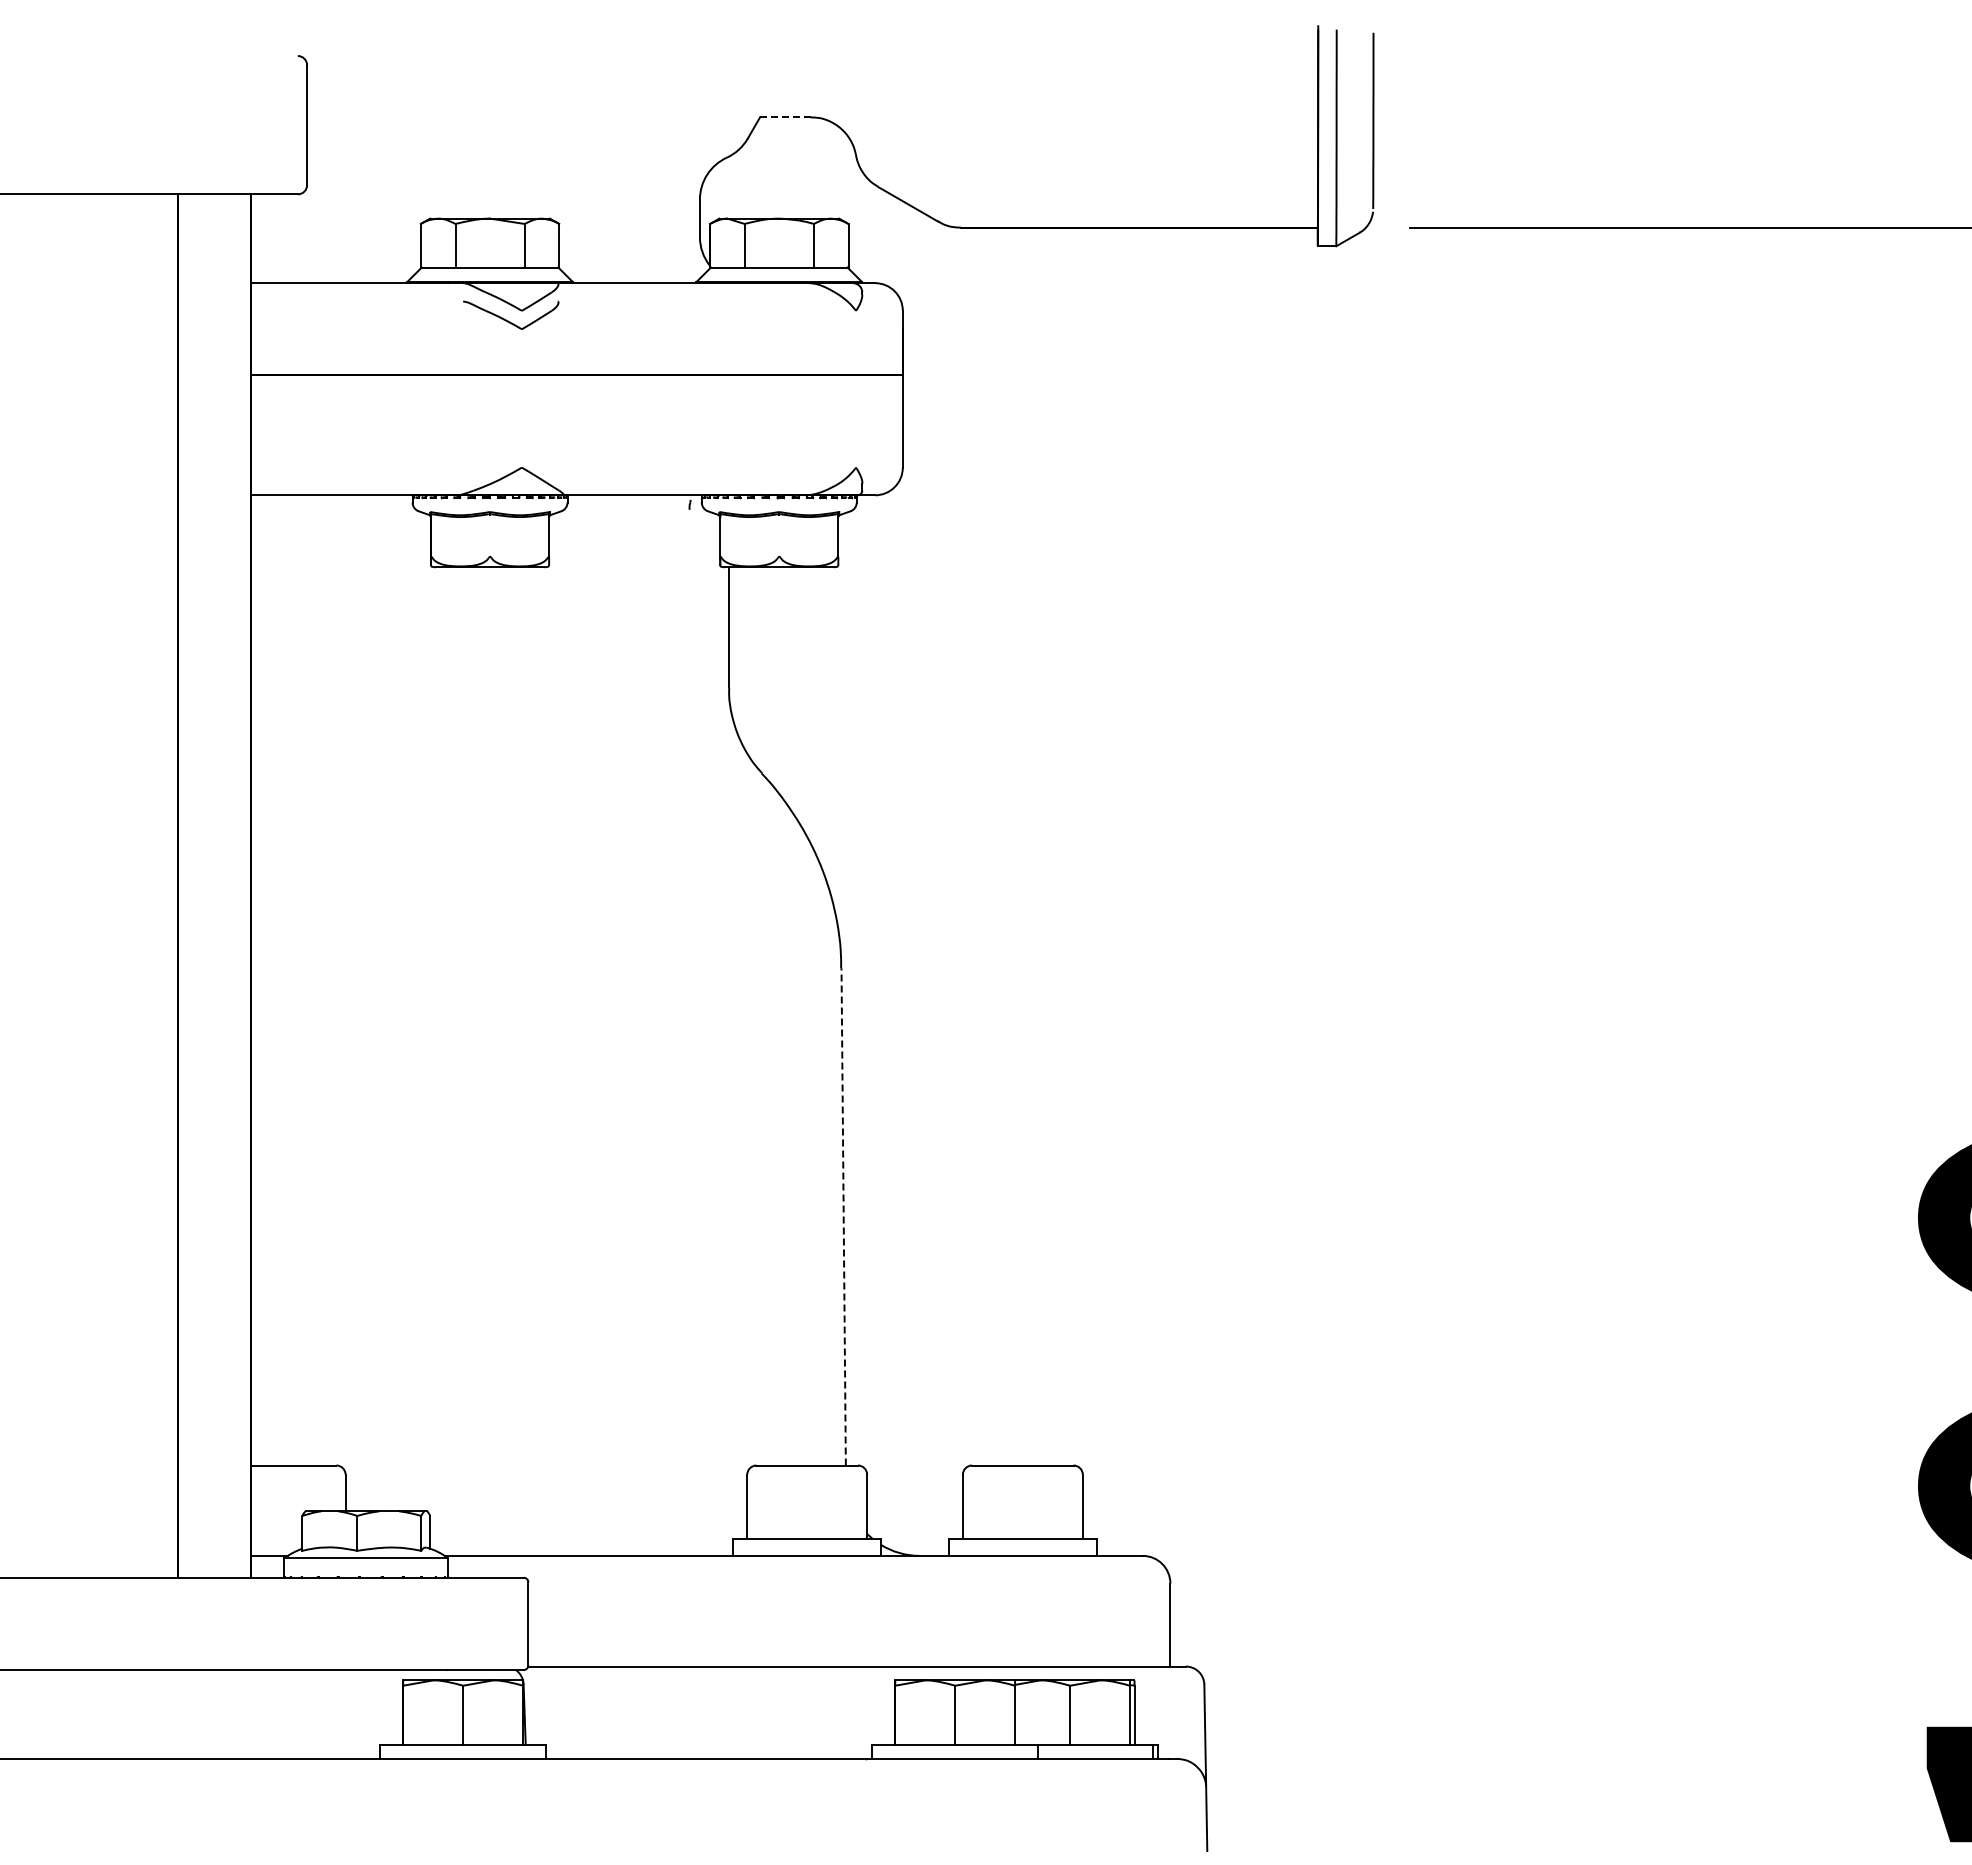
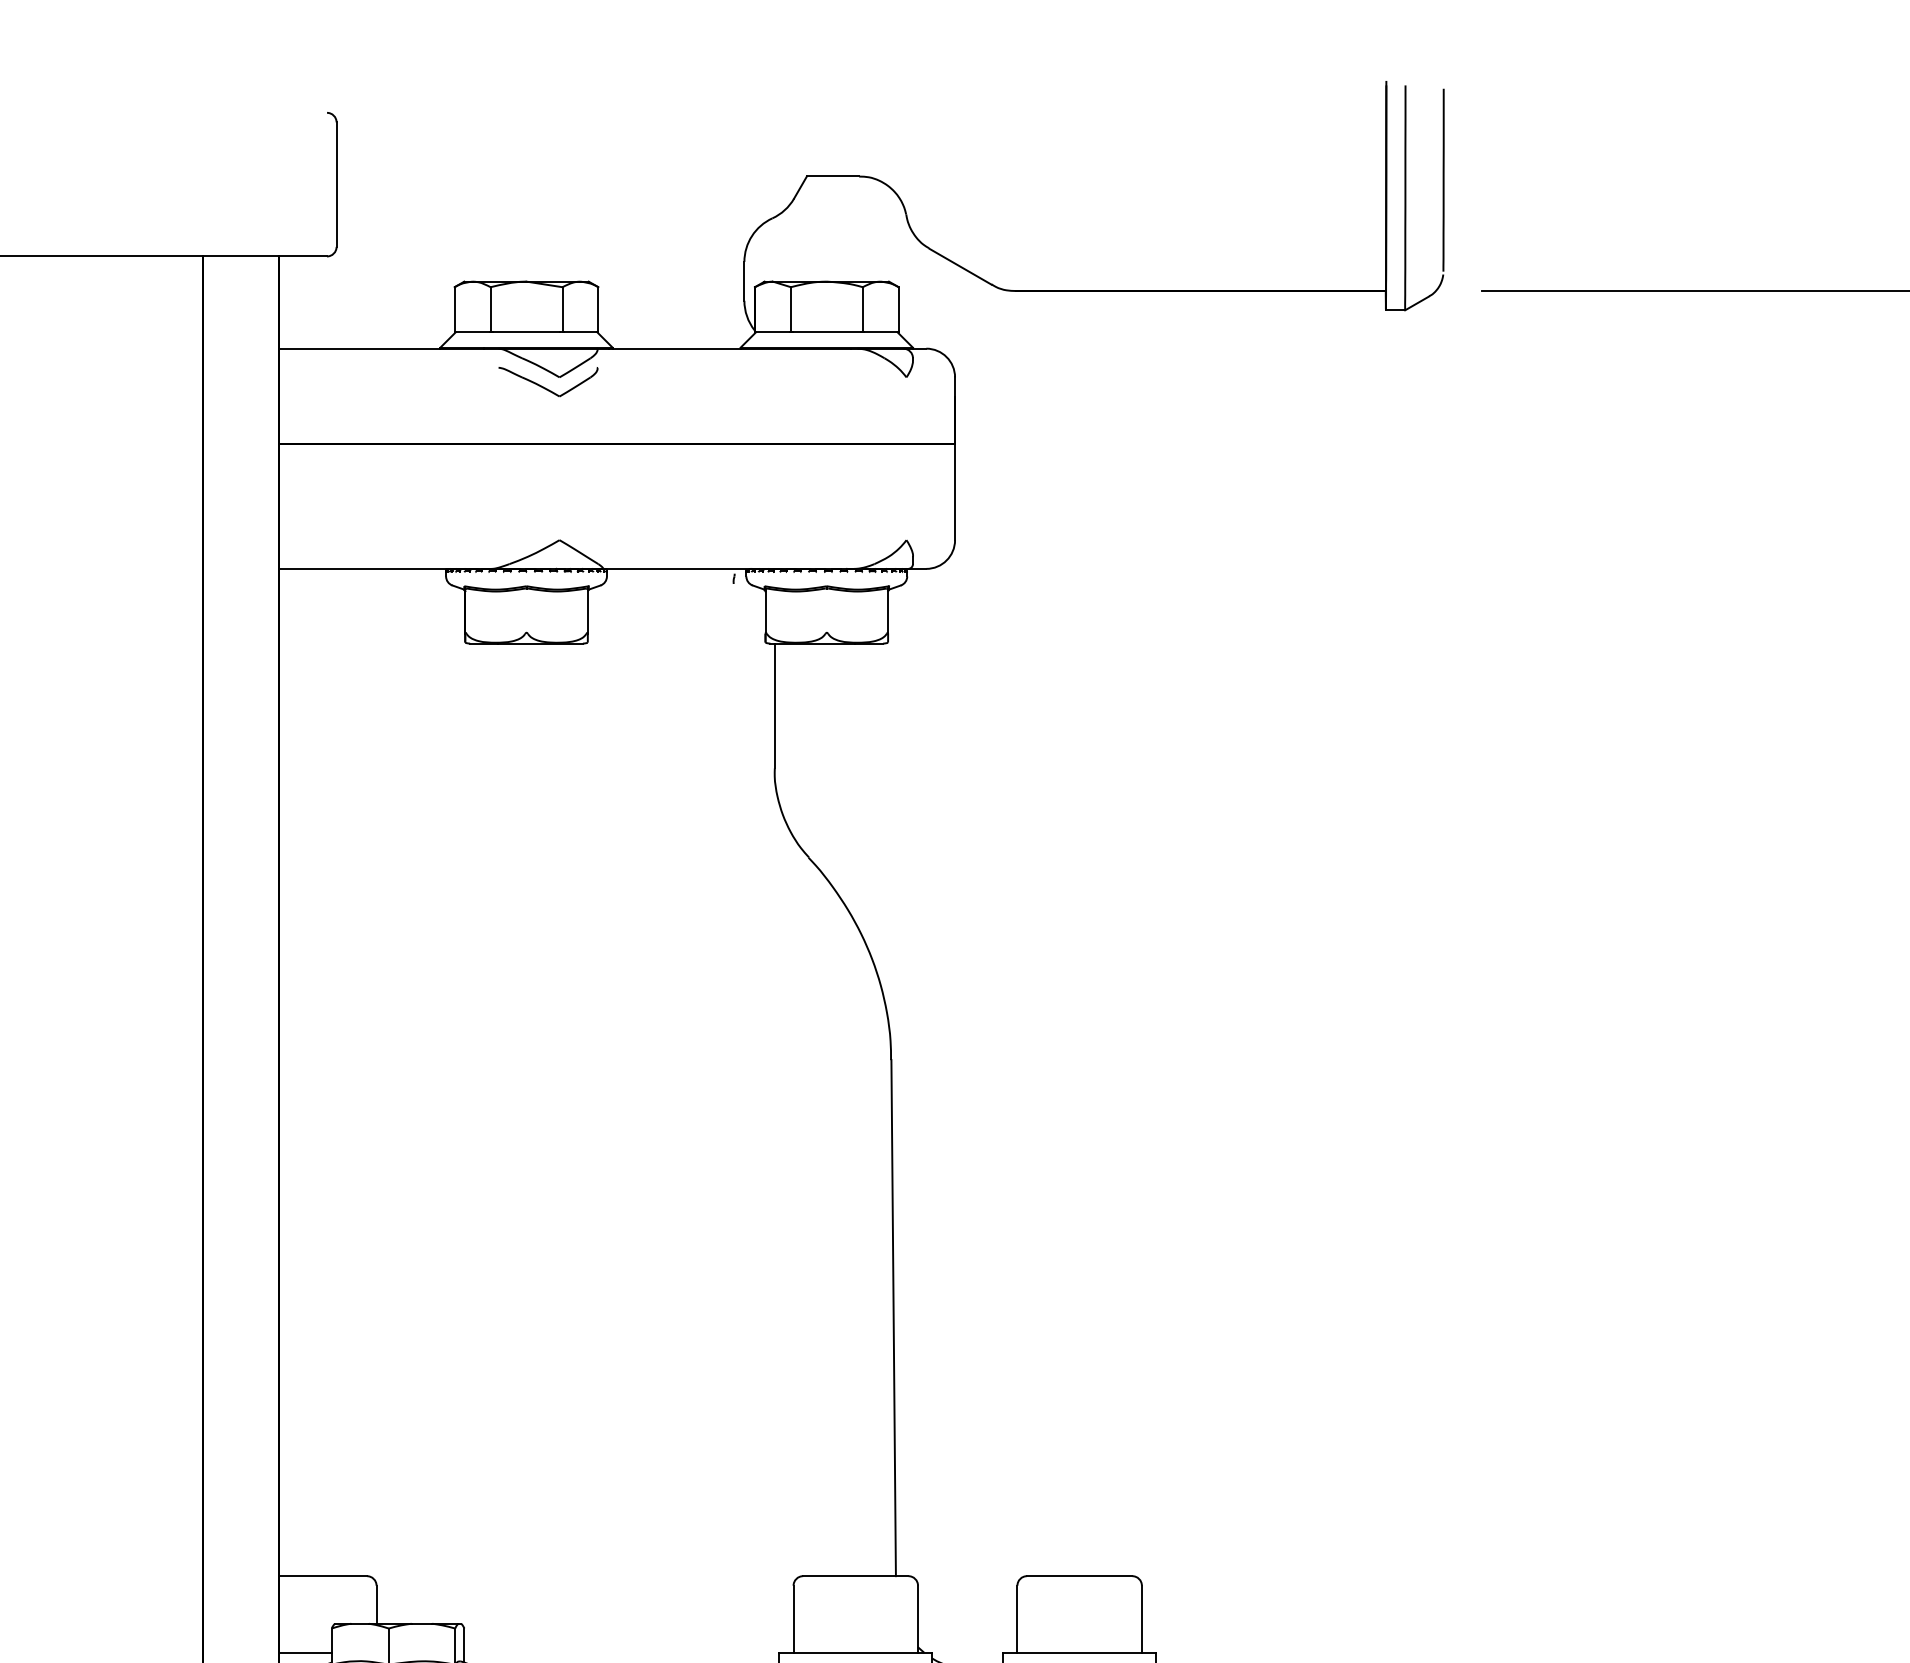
line: (785, 117) -> (833, 176), dashed -> solid
line: (843, 1216) -> (893, 1317), dashed -> solid
line: (276, 1539) -> (304, 1652), added

